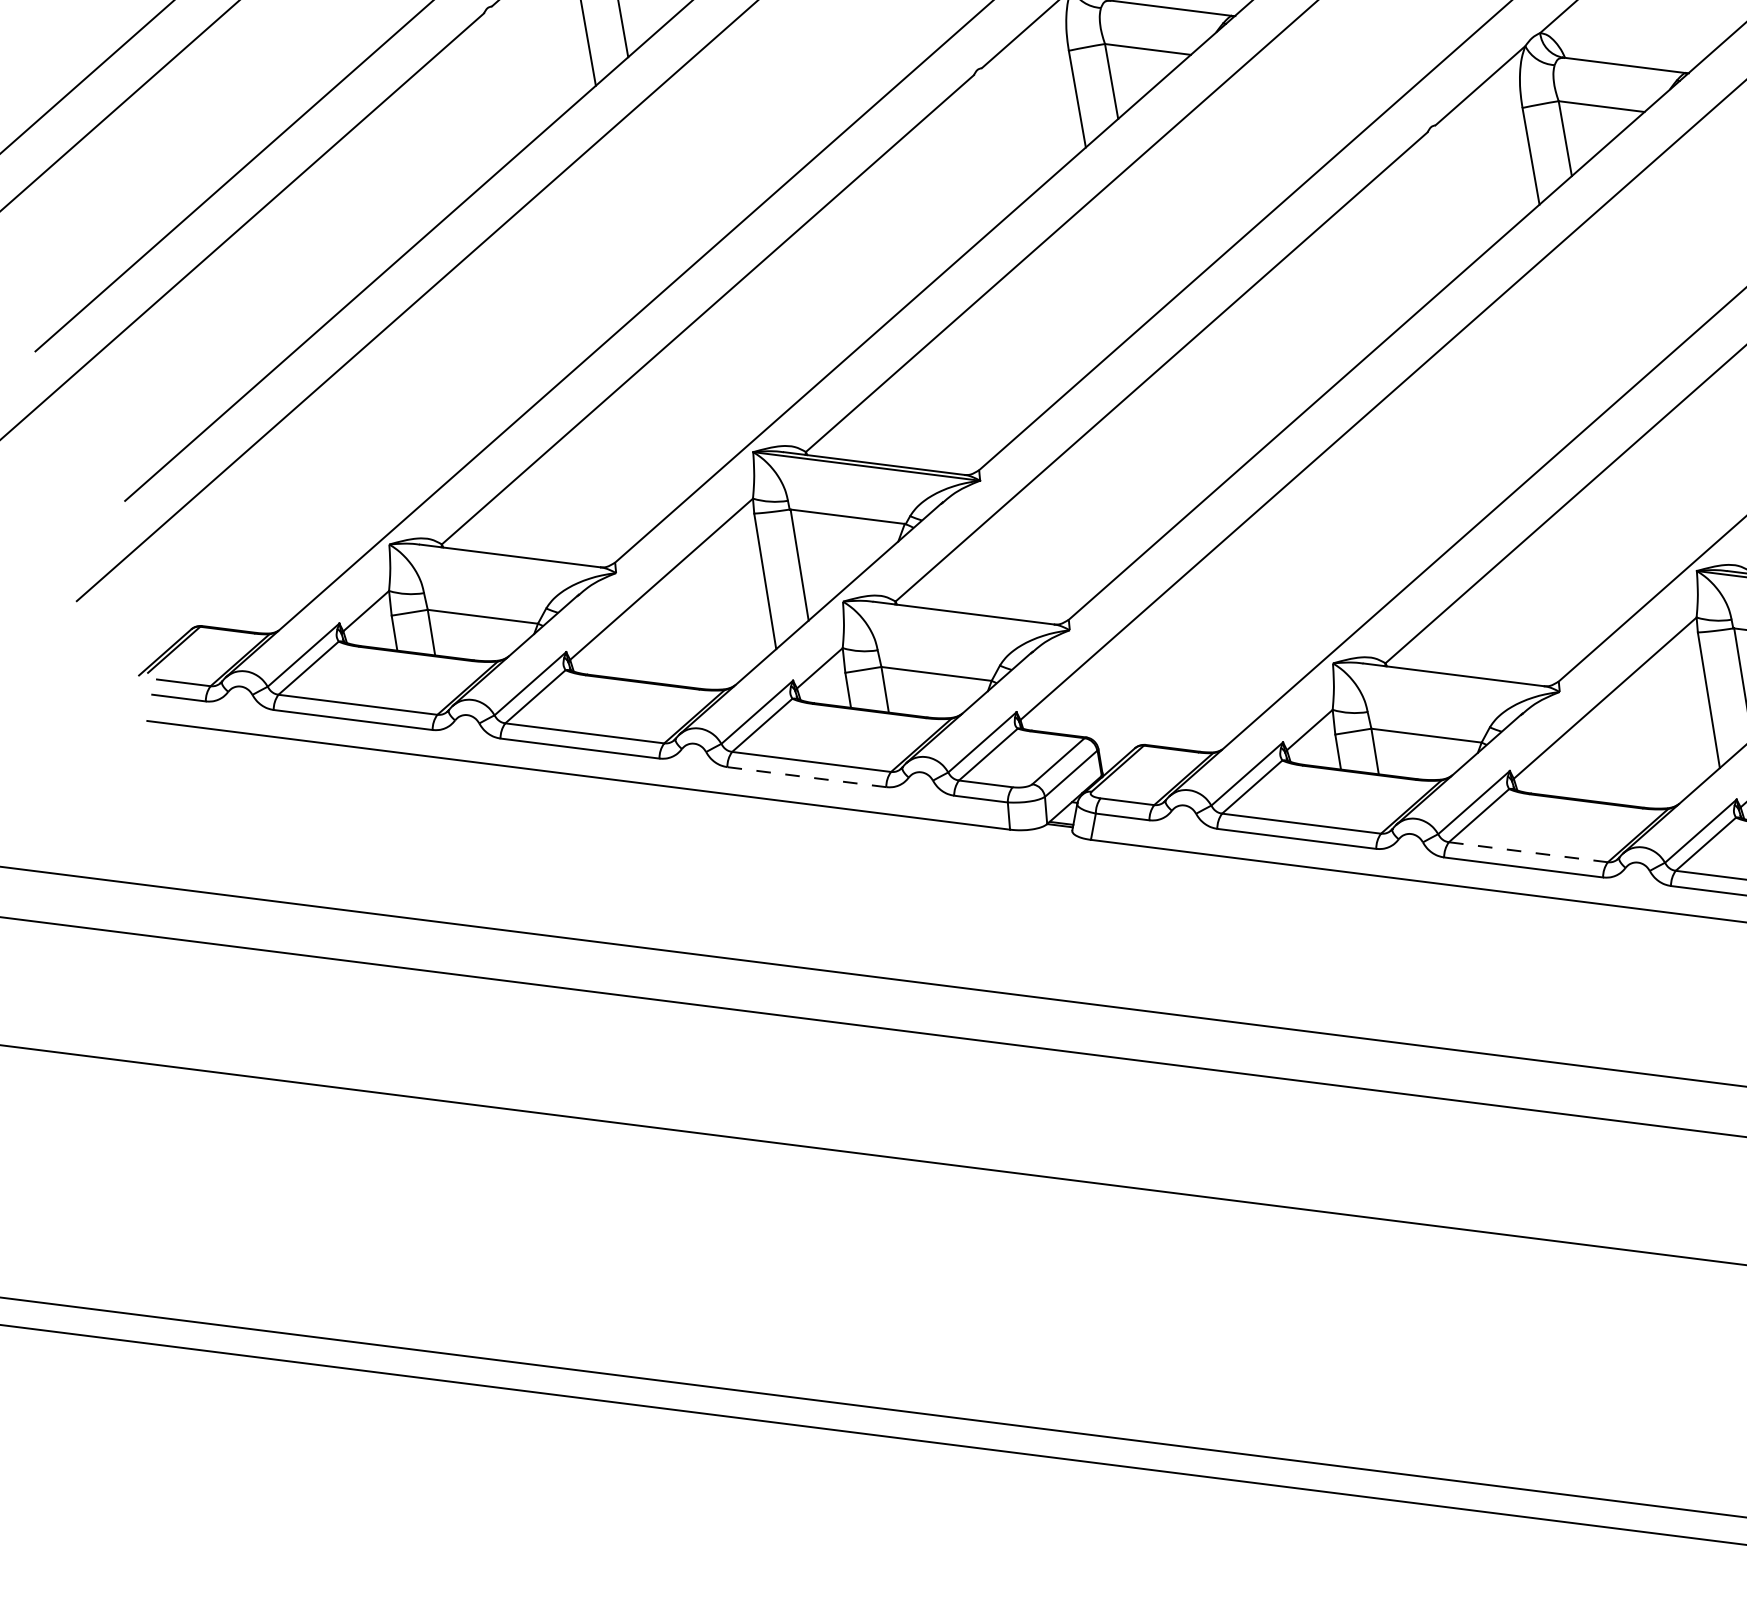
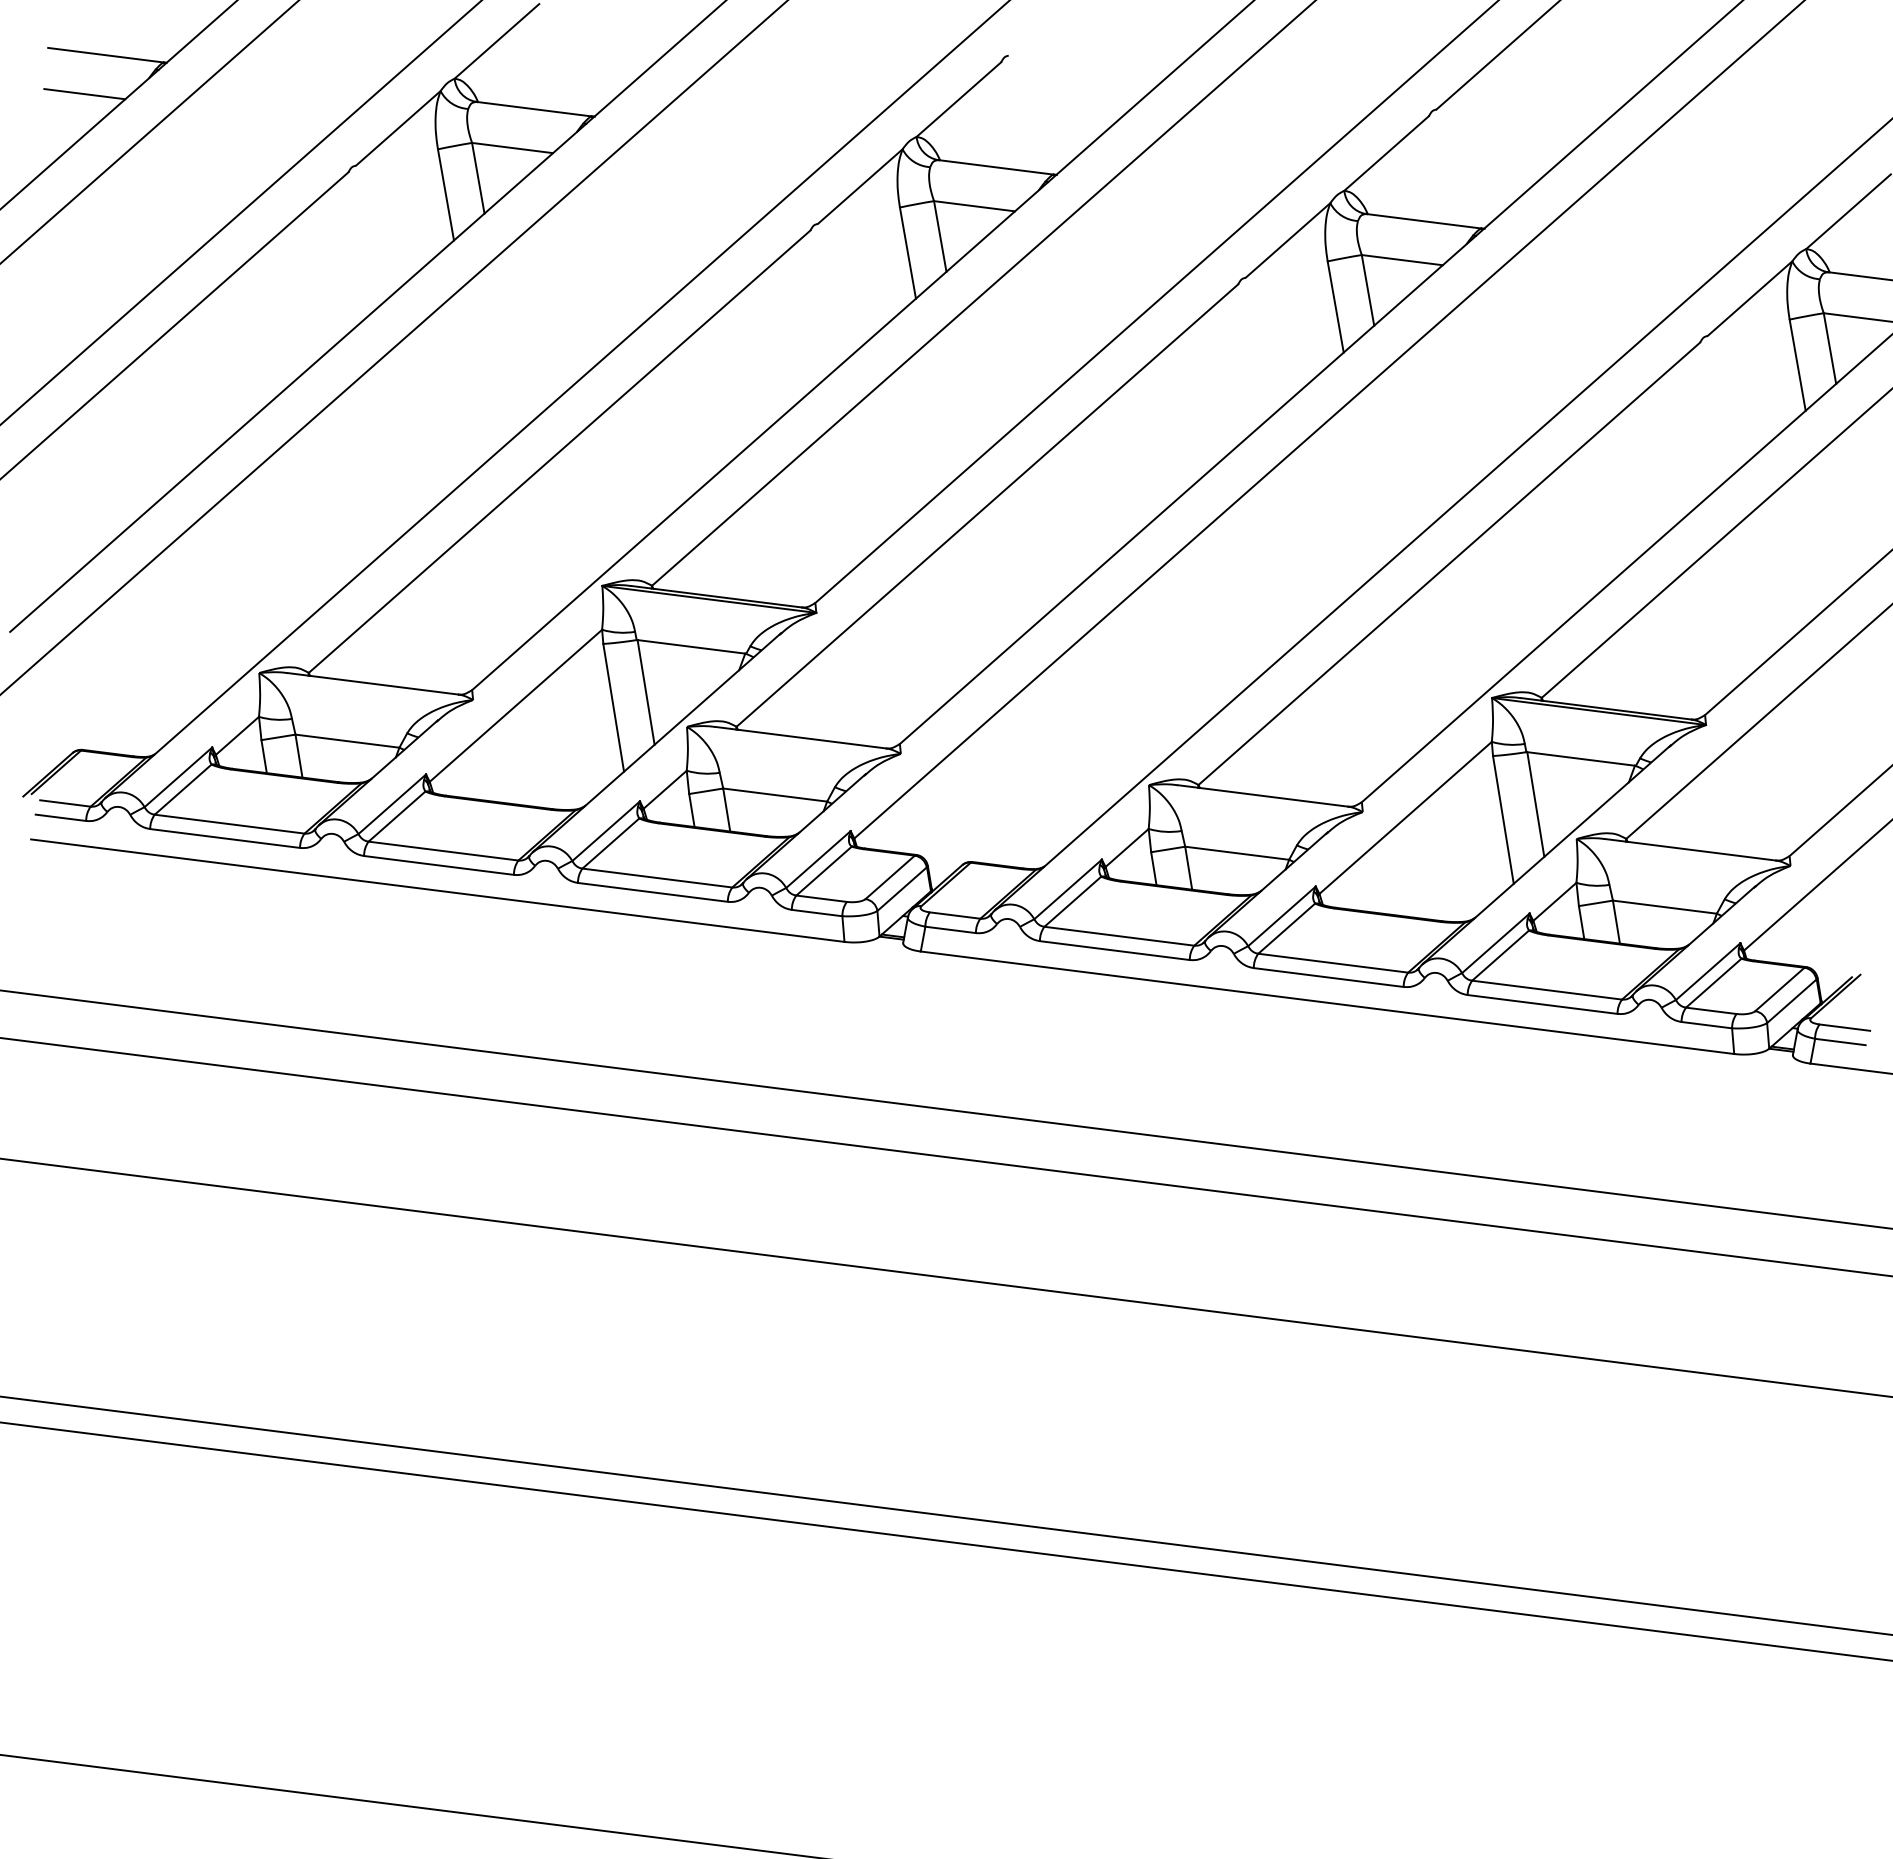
line: (806, 777) -> (652, 892), dashed -> solid
line: (1528, 852) -> (1333, 963), dashed -> solid

